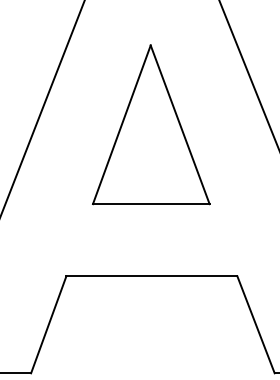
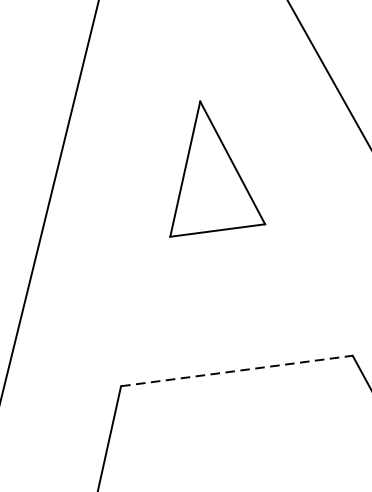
part: (151, 124) -> (209, 165), size x0.6
line: (152, 276) -> (237, 371), solid -> dashed

